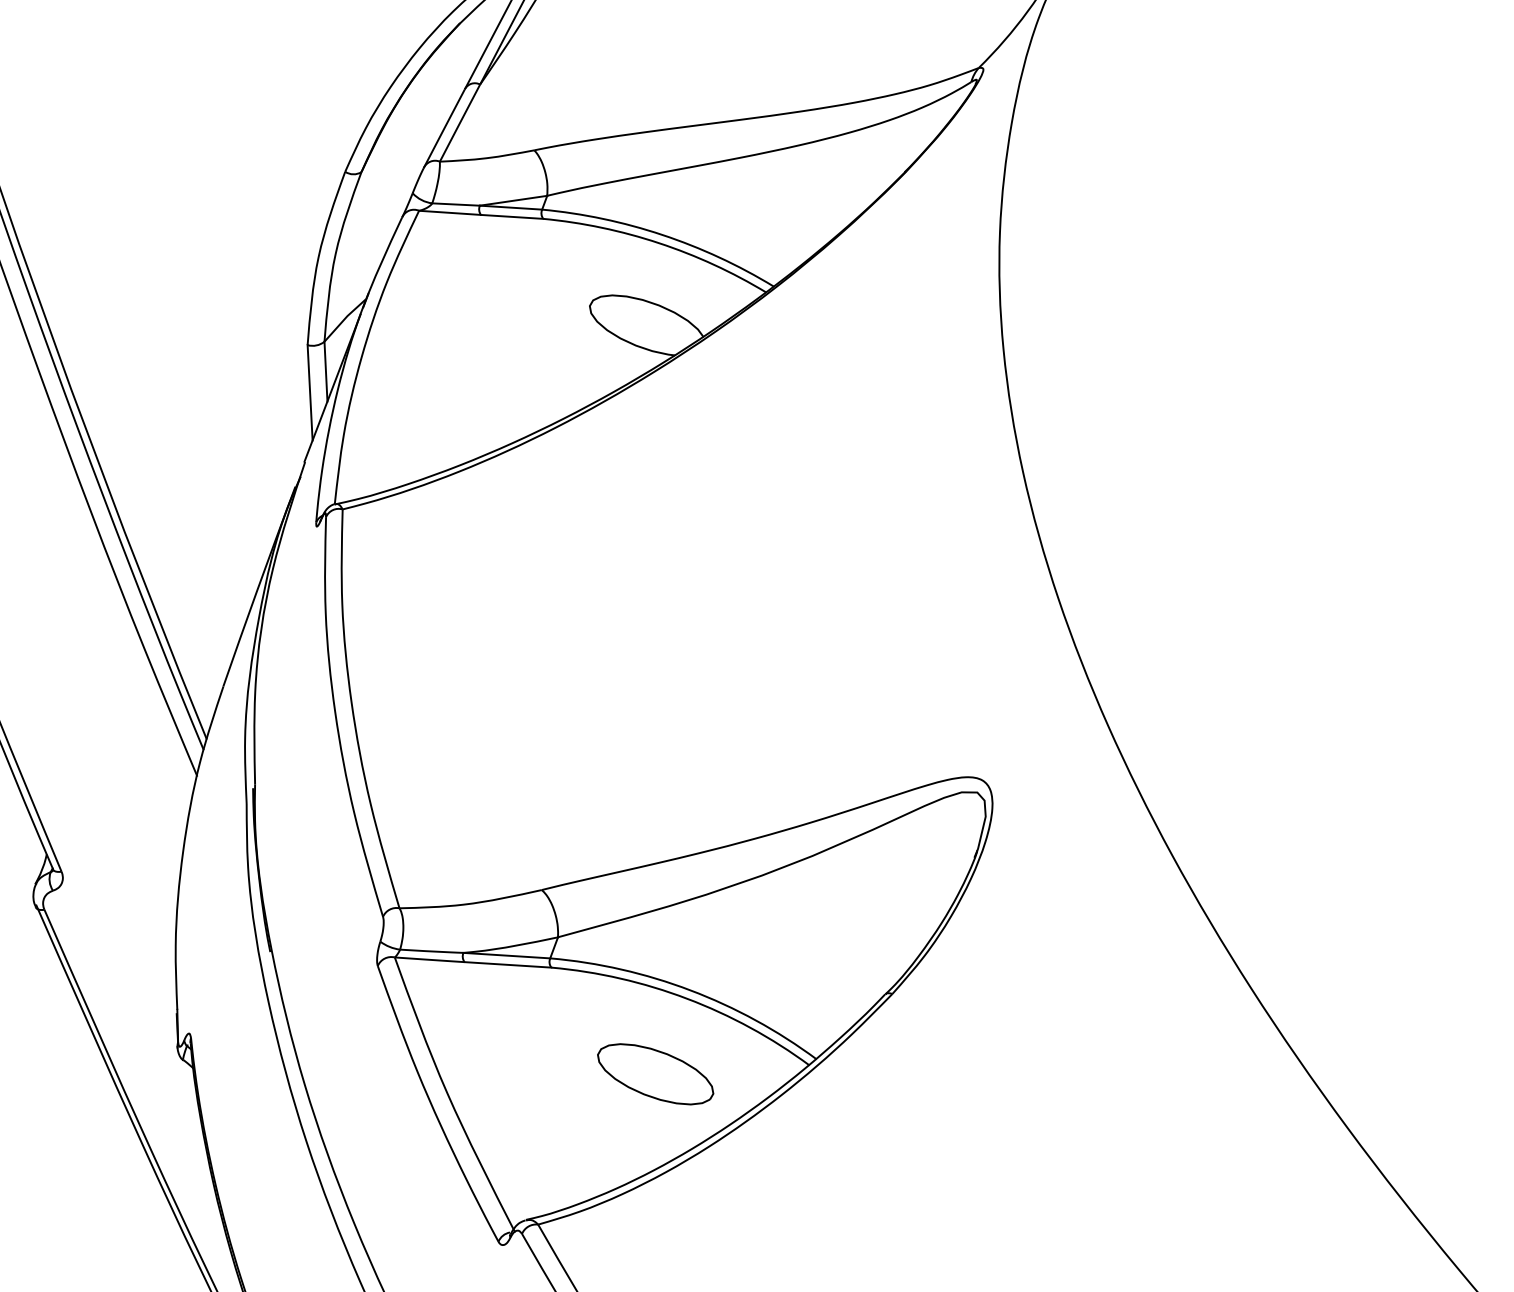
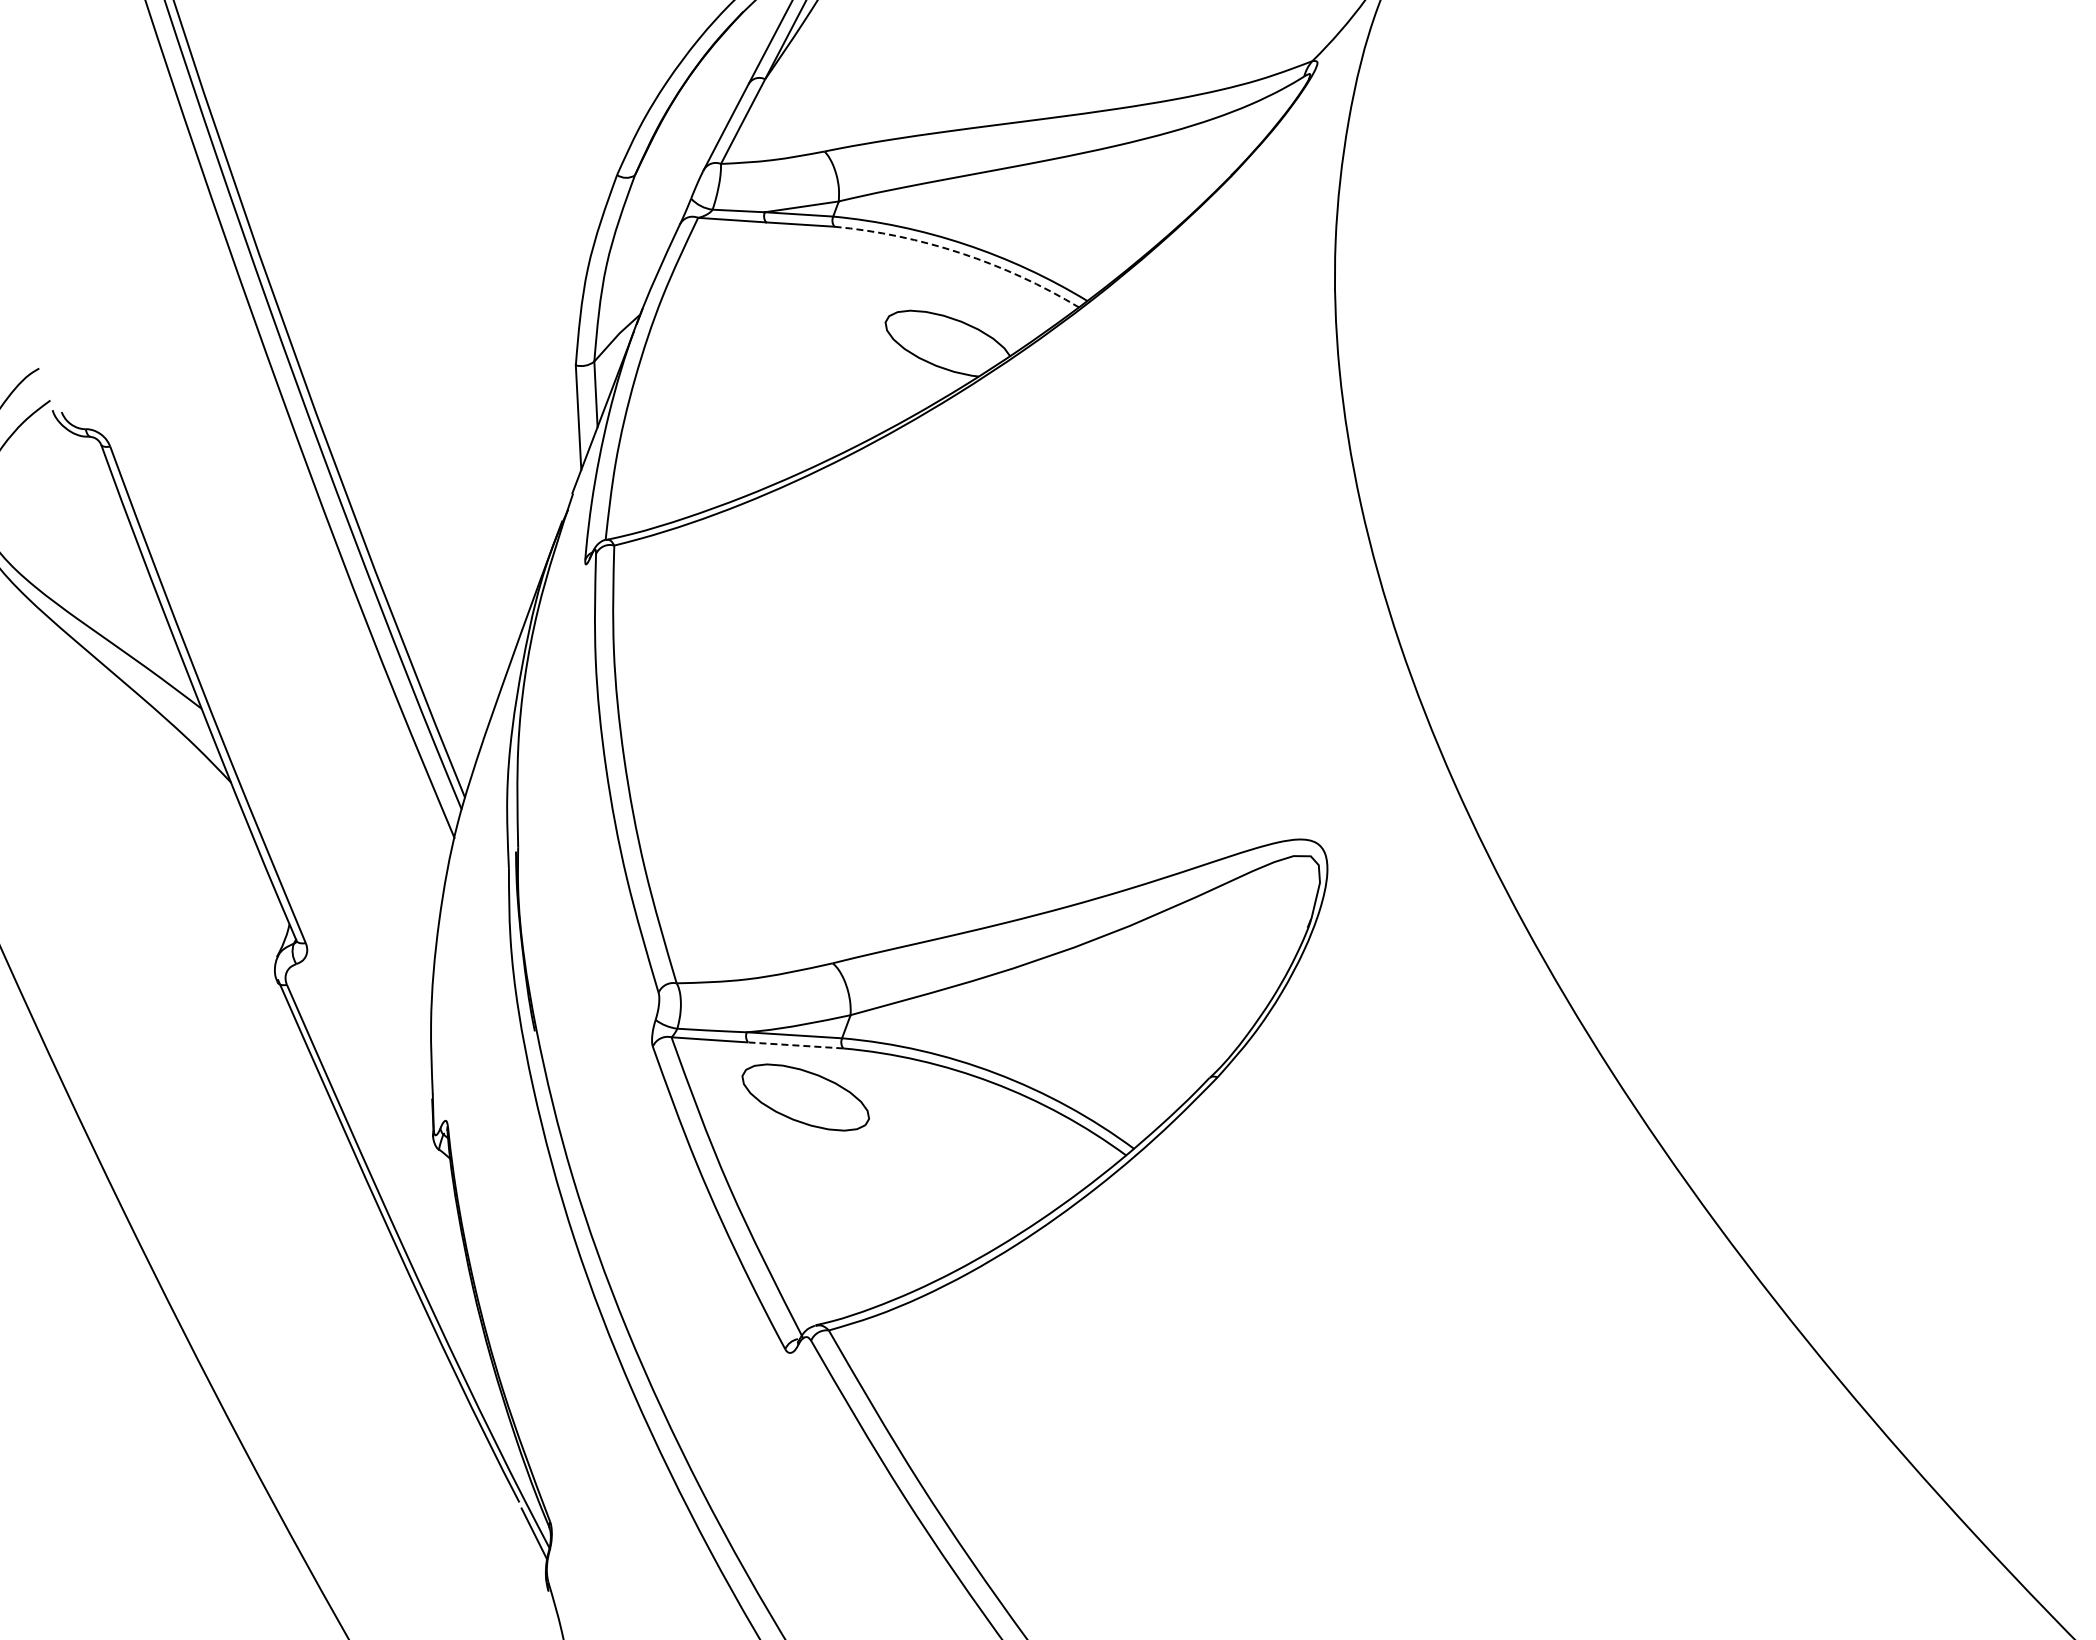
arc: (659, 243) -> (961, 253), solid -> dashed
line: (507, 964) -> (795, 1045), solid -> dashed
part: (655, 1074) -> (805, 1097), moved

